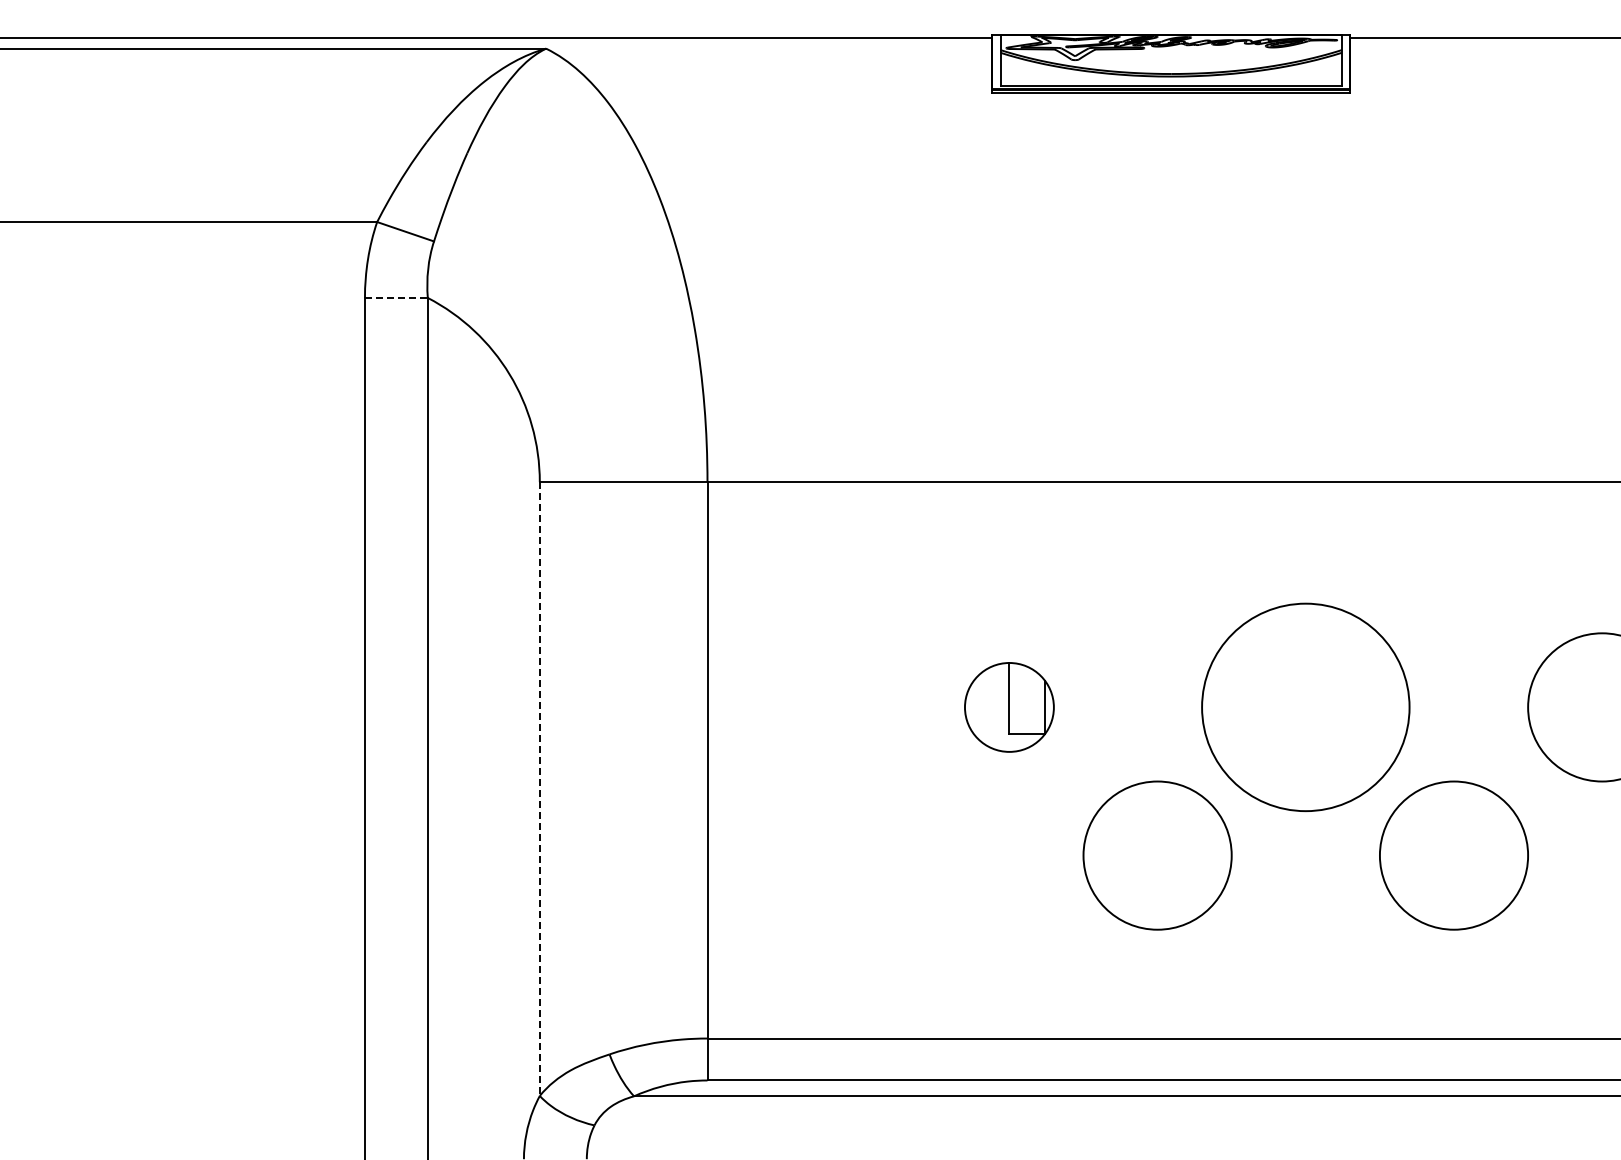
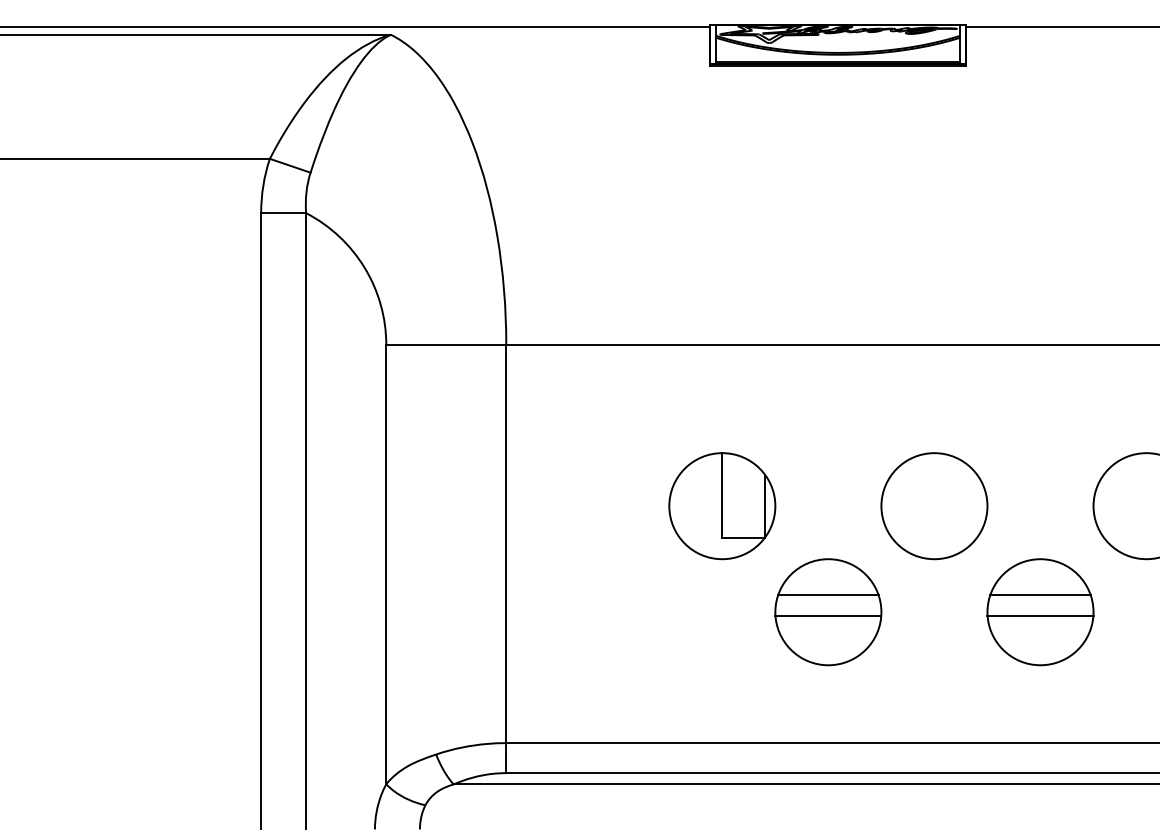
line: (396, 297) -> (283, 212), dashed -> solid
part: (1009, 707) -> (722, 506), size x1.67
circle: (1305, 707) -> (934, 506), size x0.71
line: (539, 789) -> (386, 564), dashed -> solid
line: (1157, 831) -> (828, 594), added
line: (1454, 831) -> (1040, 594), added
line: (1157, 861) -> (828, 616), added
line: (1453, 861) -> (1040, 616), added

